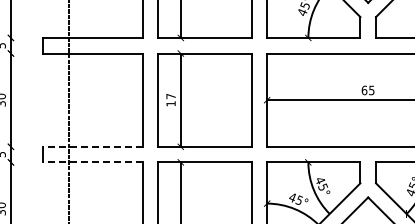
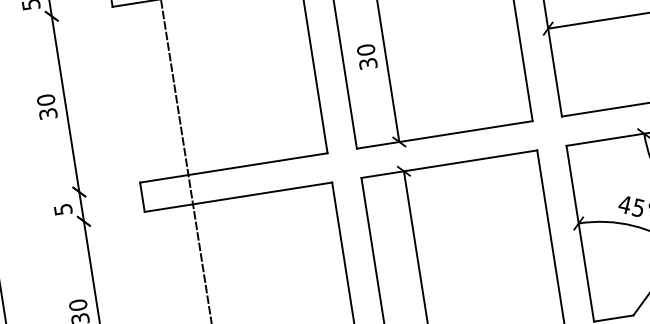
text: (170, 99) -> (365, 55), 17 -> 30
line: (92, 146) -> (232, 167), dashed -> solid
line: (92, 162) -> (237, 197), dashed -> solid

